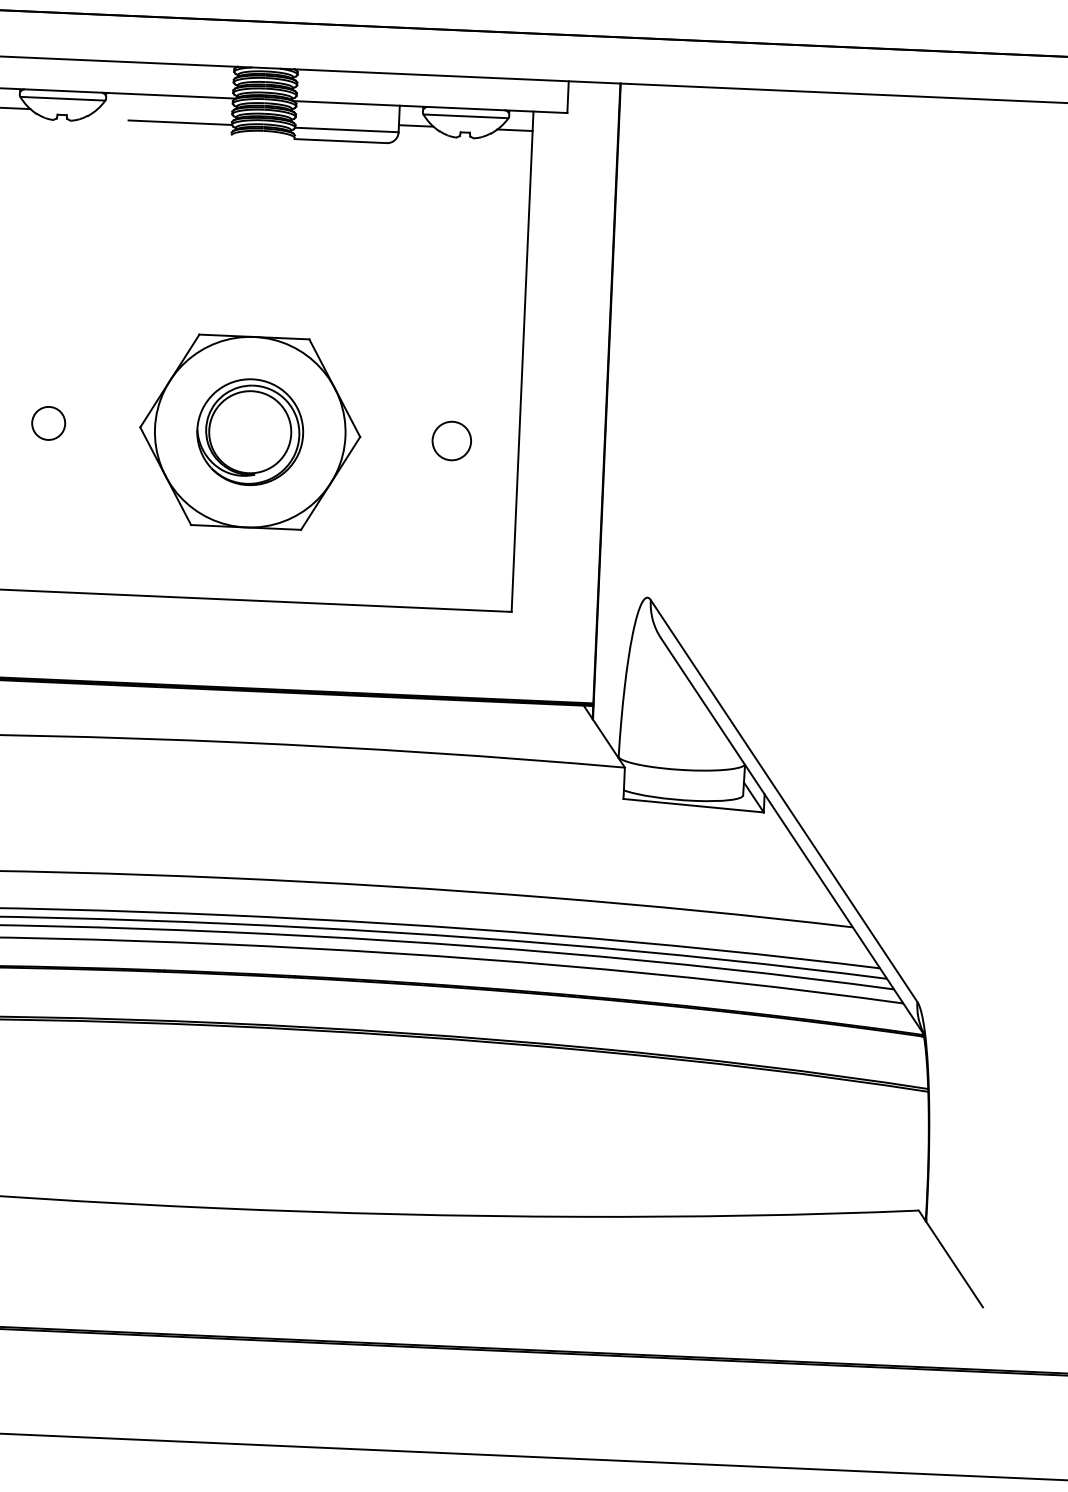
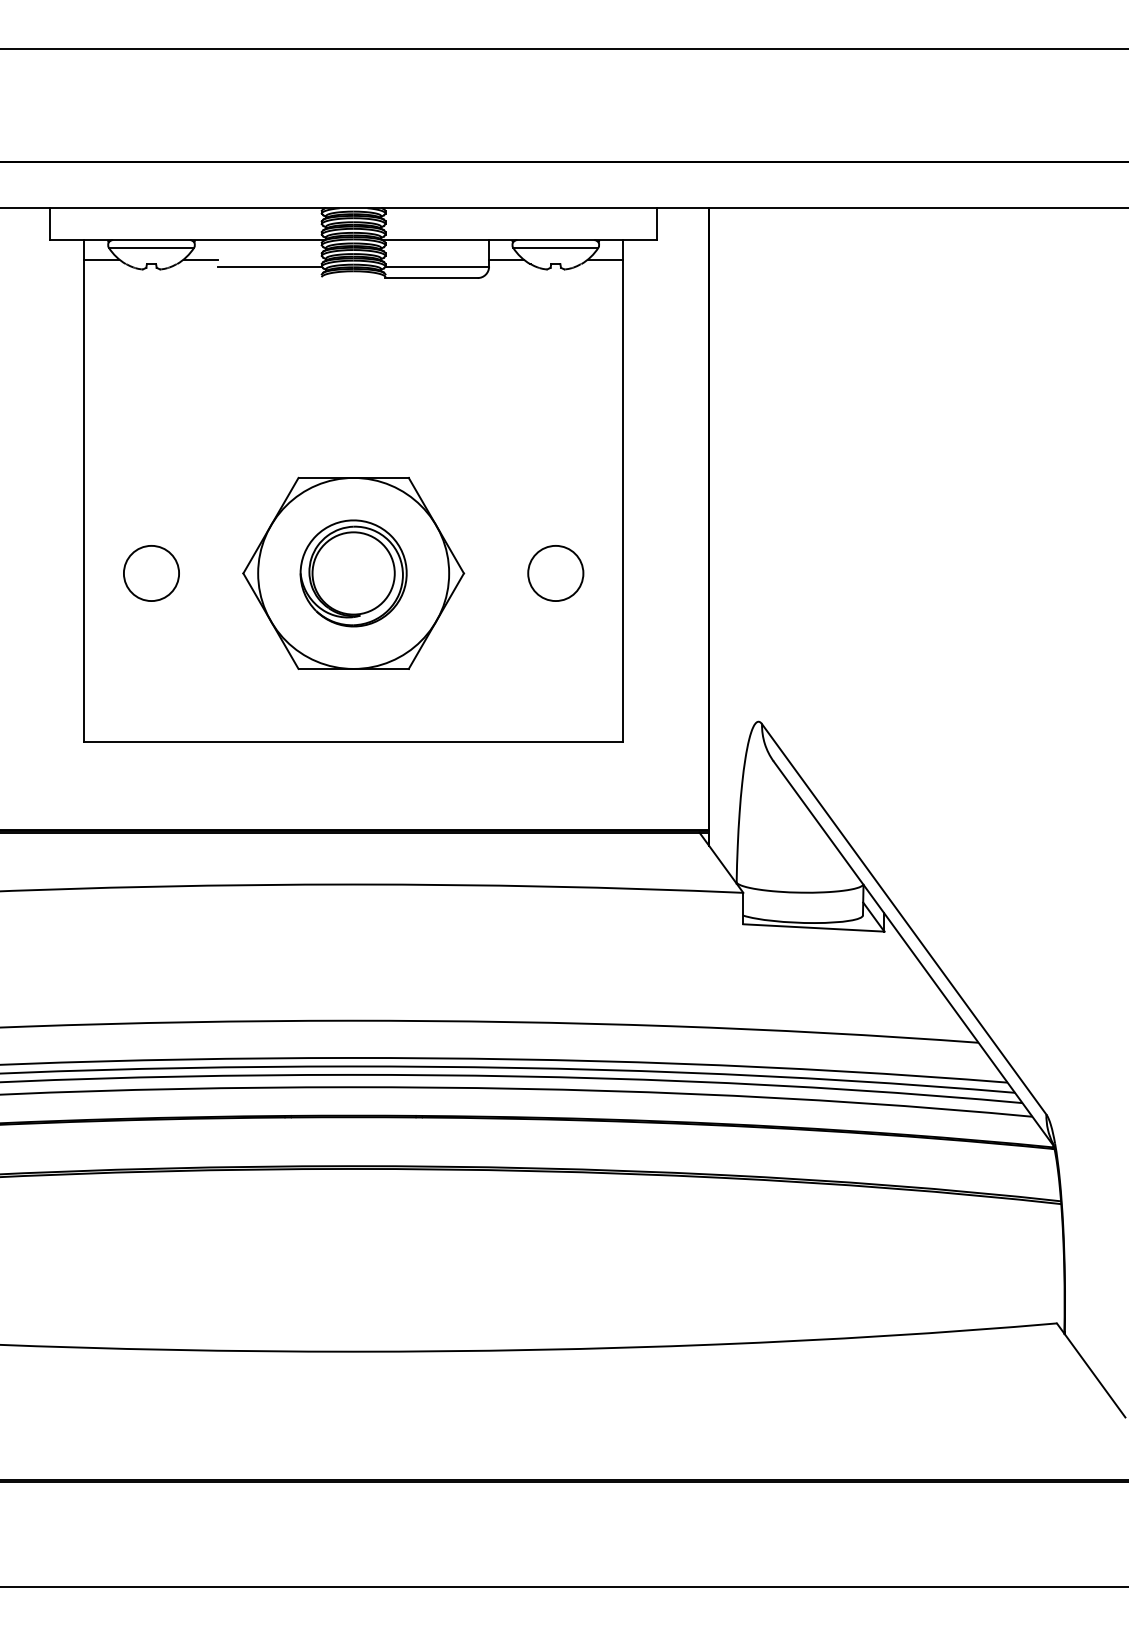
line: (111, 112) -> (200, 259), added
circle: (48, 423) -> (151, 573), size x1.67
circle: (451, 441) -> (555, 573), size x1.43

